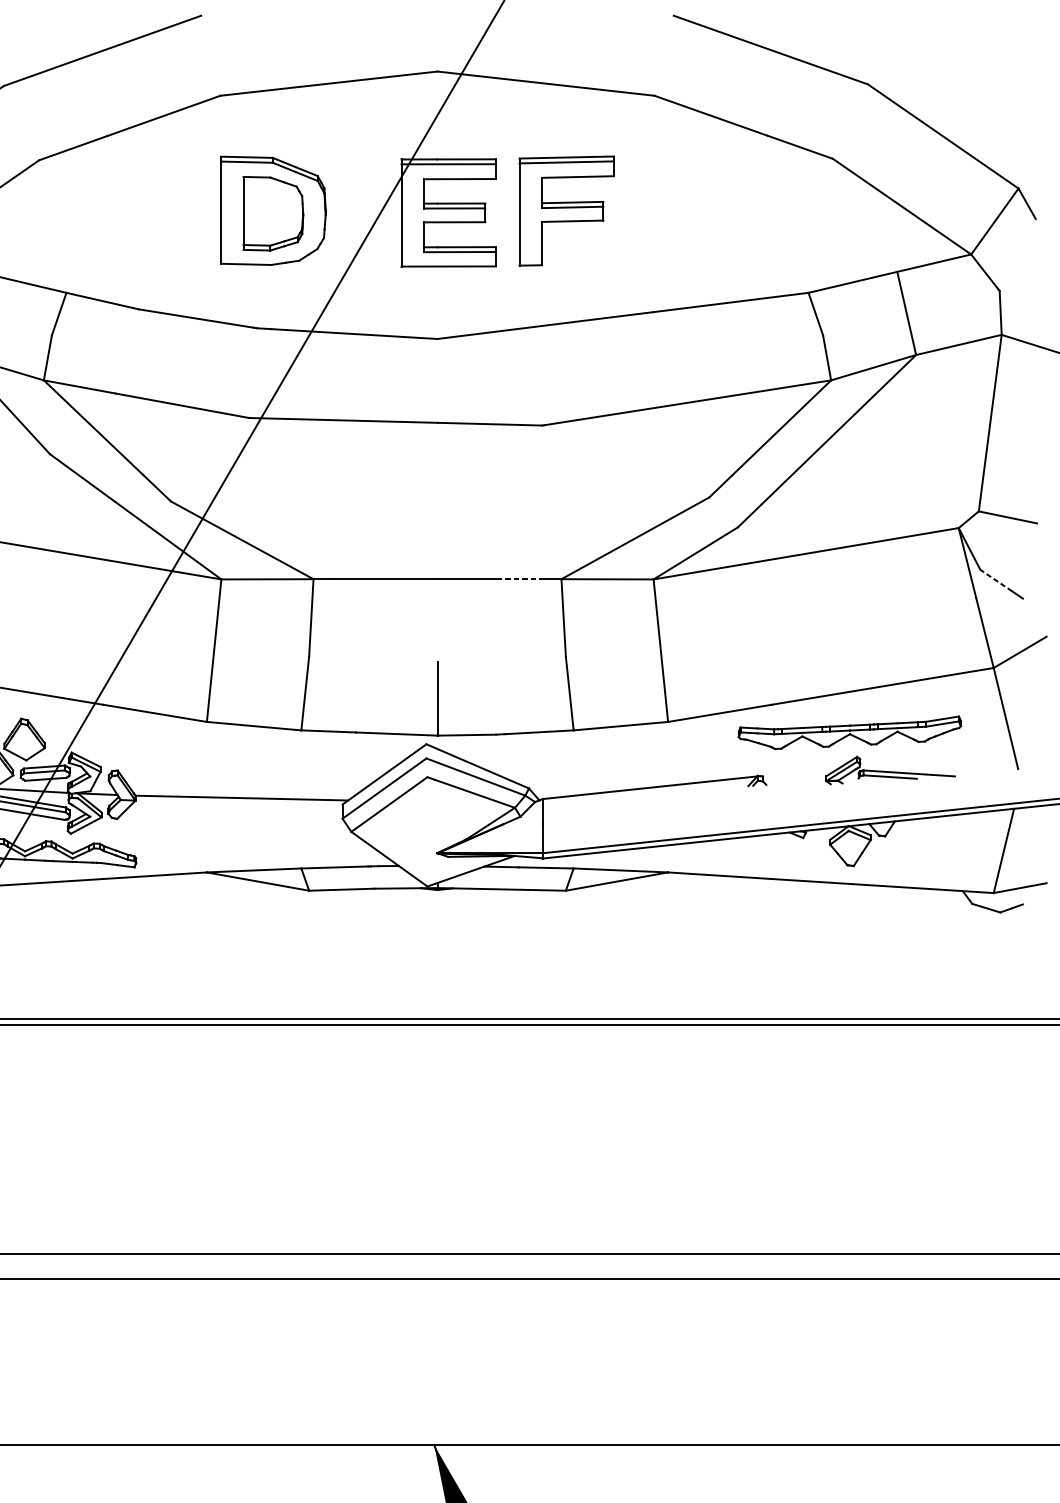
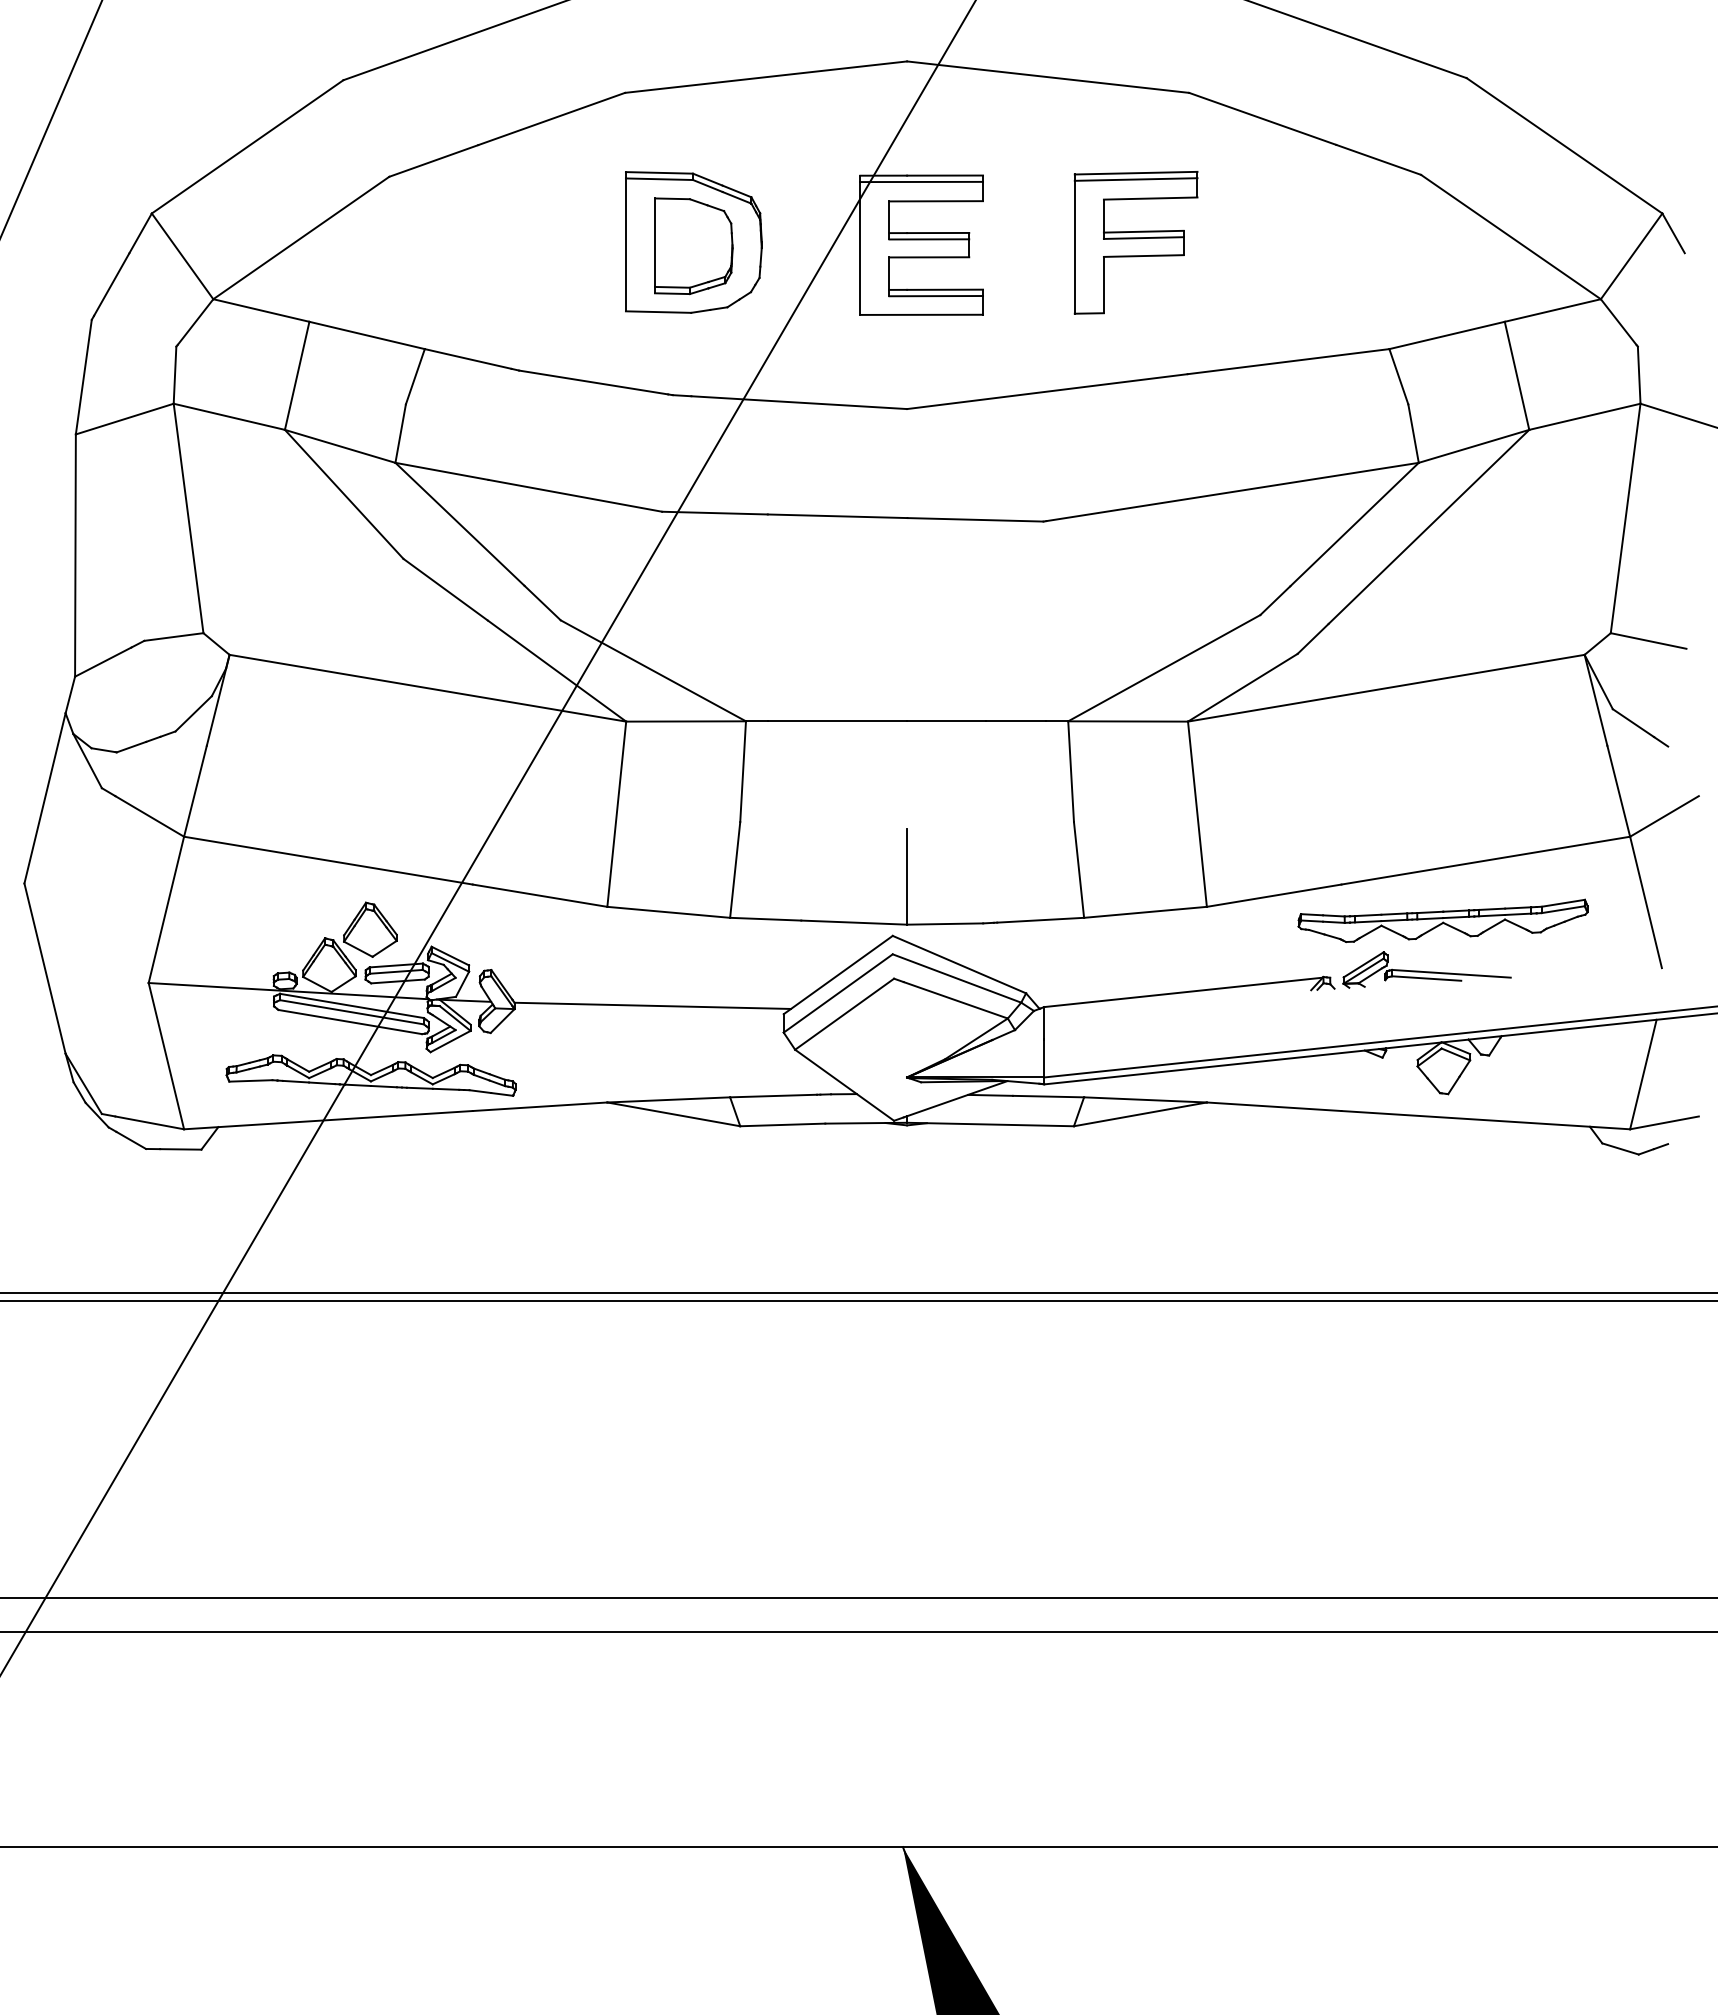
part: (566, 210) -> (1135, 242), moved
line: (520, 579) -> (1015, 721), dashed -> solid
line: (996, 580) -> (1633, 723), dashed -> solid
part: (890, 770) -> (1426, 969), moved

